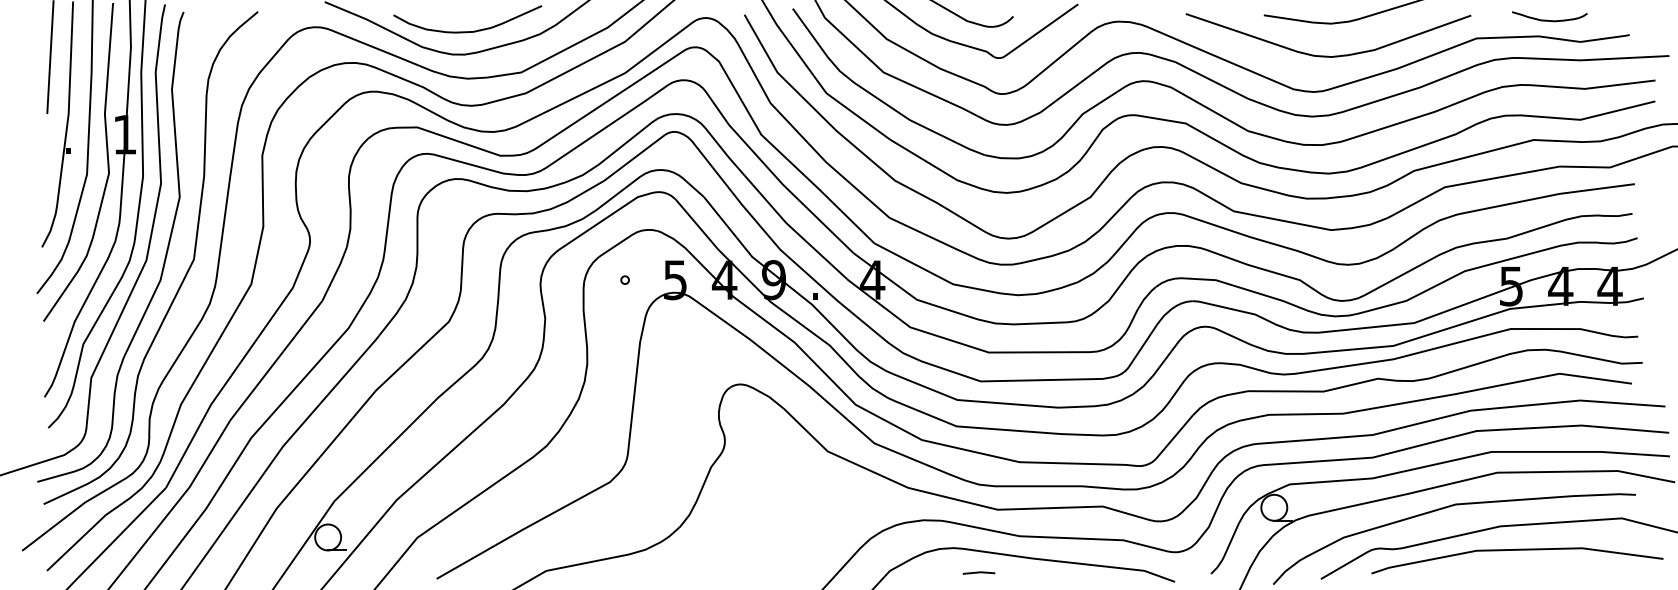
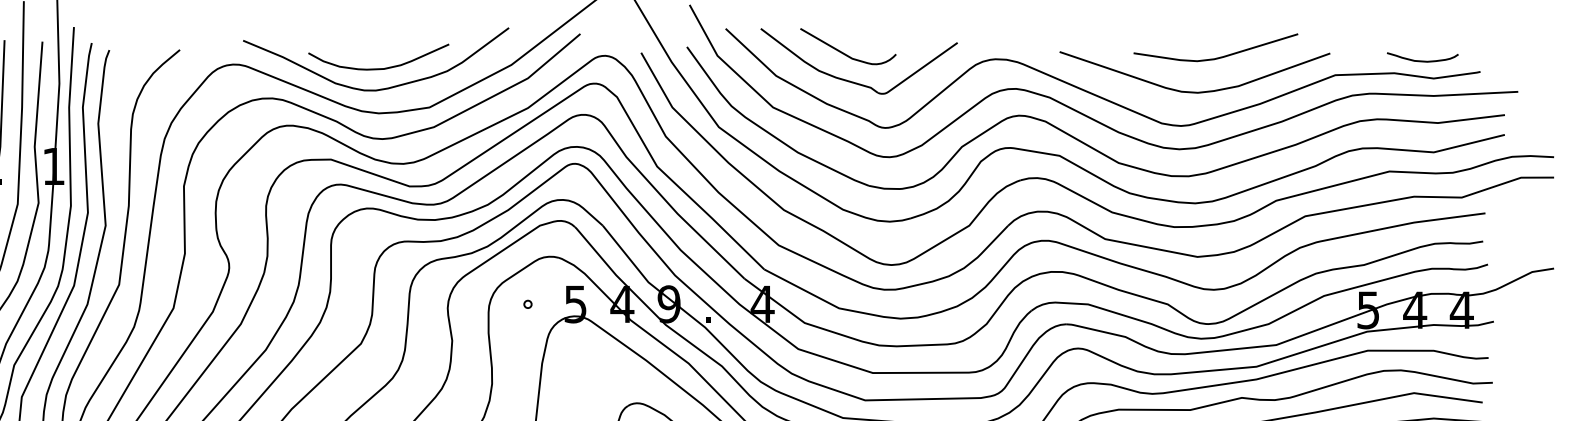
curve: (1547, 19) -> (1420, 60), moved

